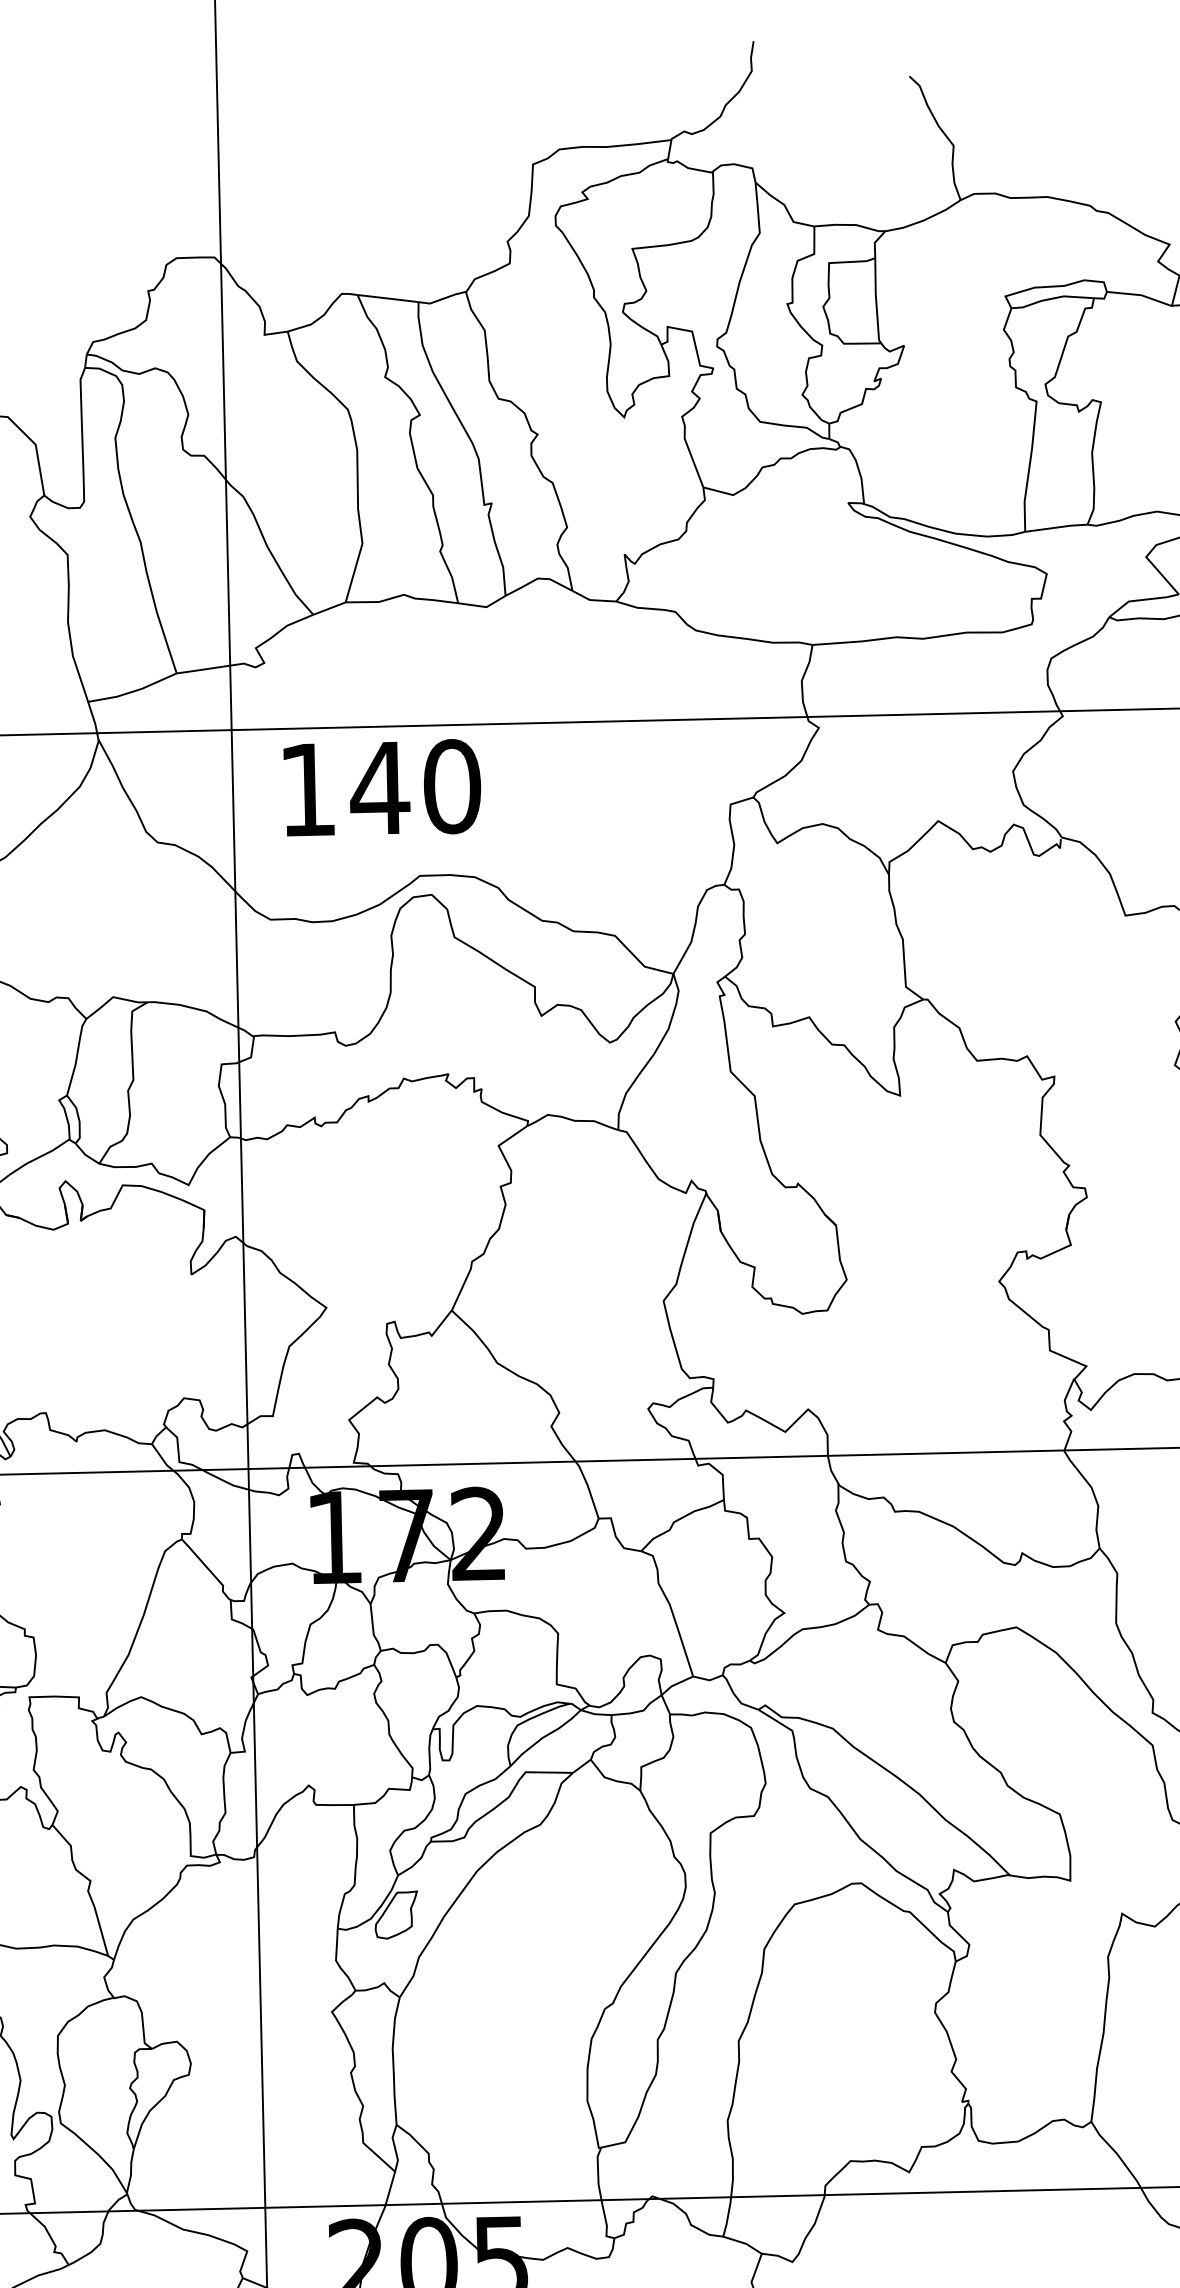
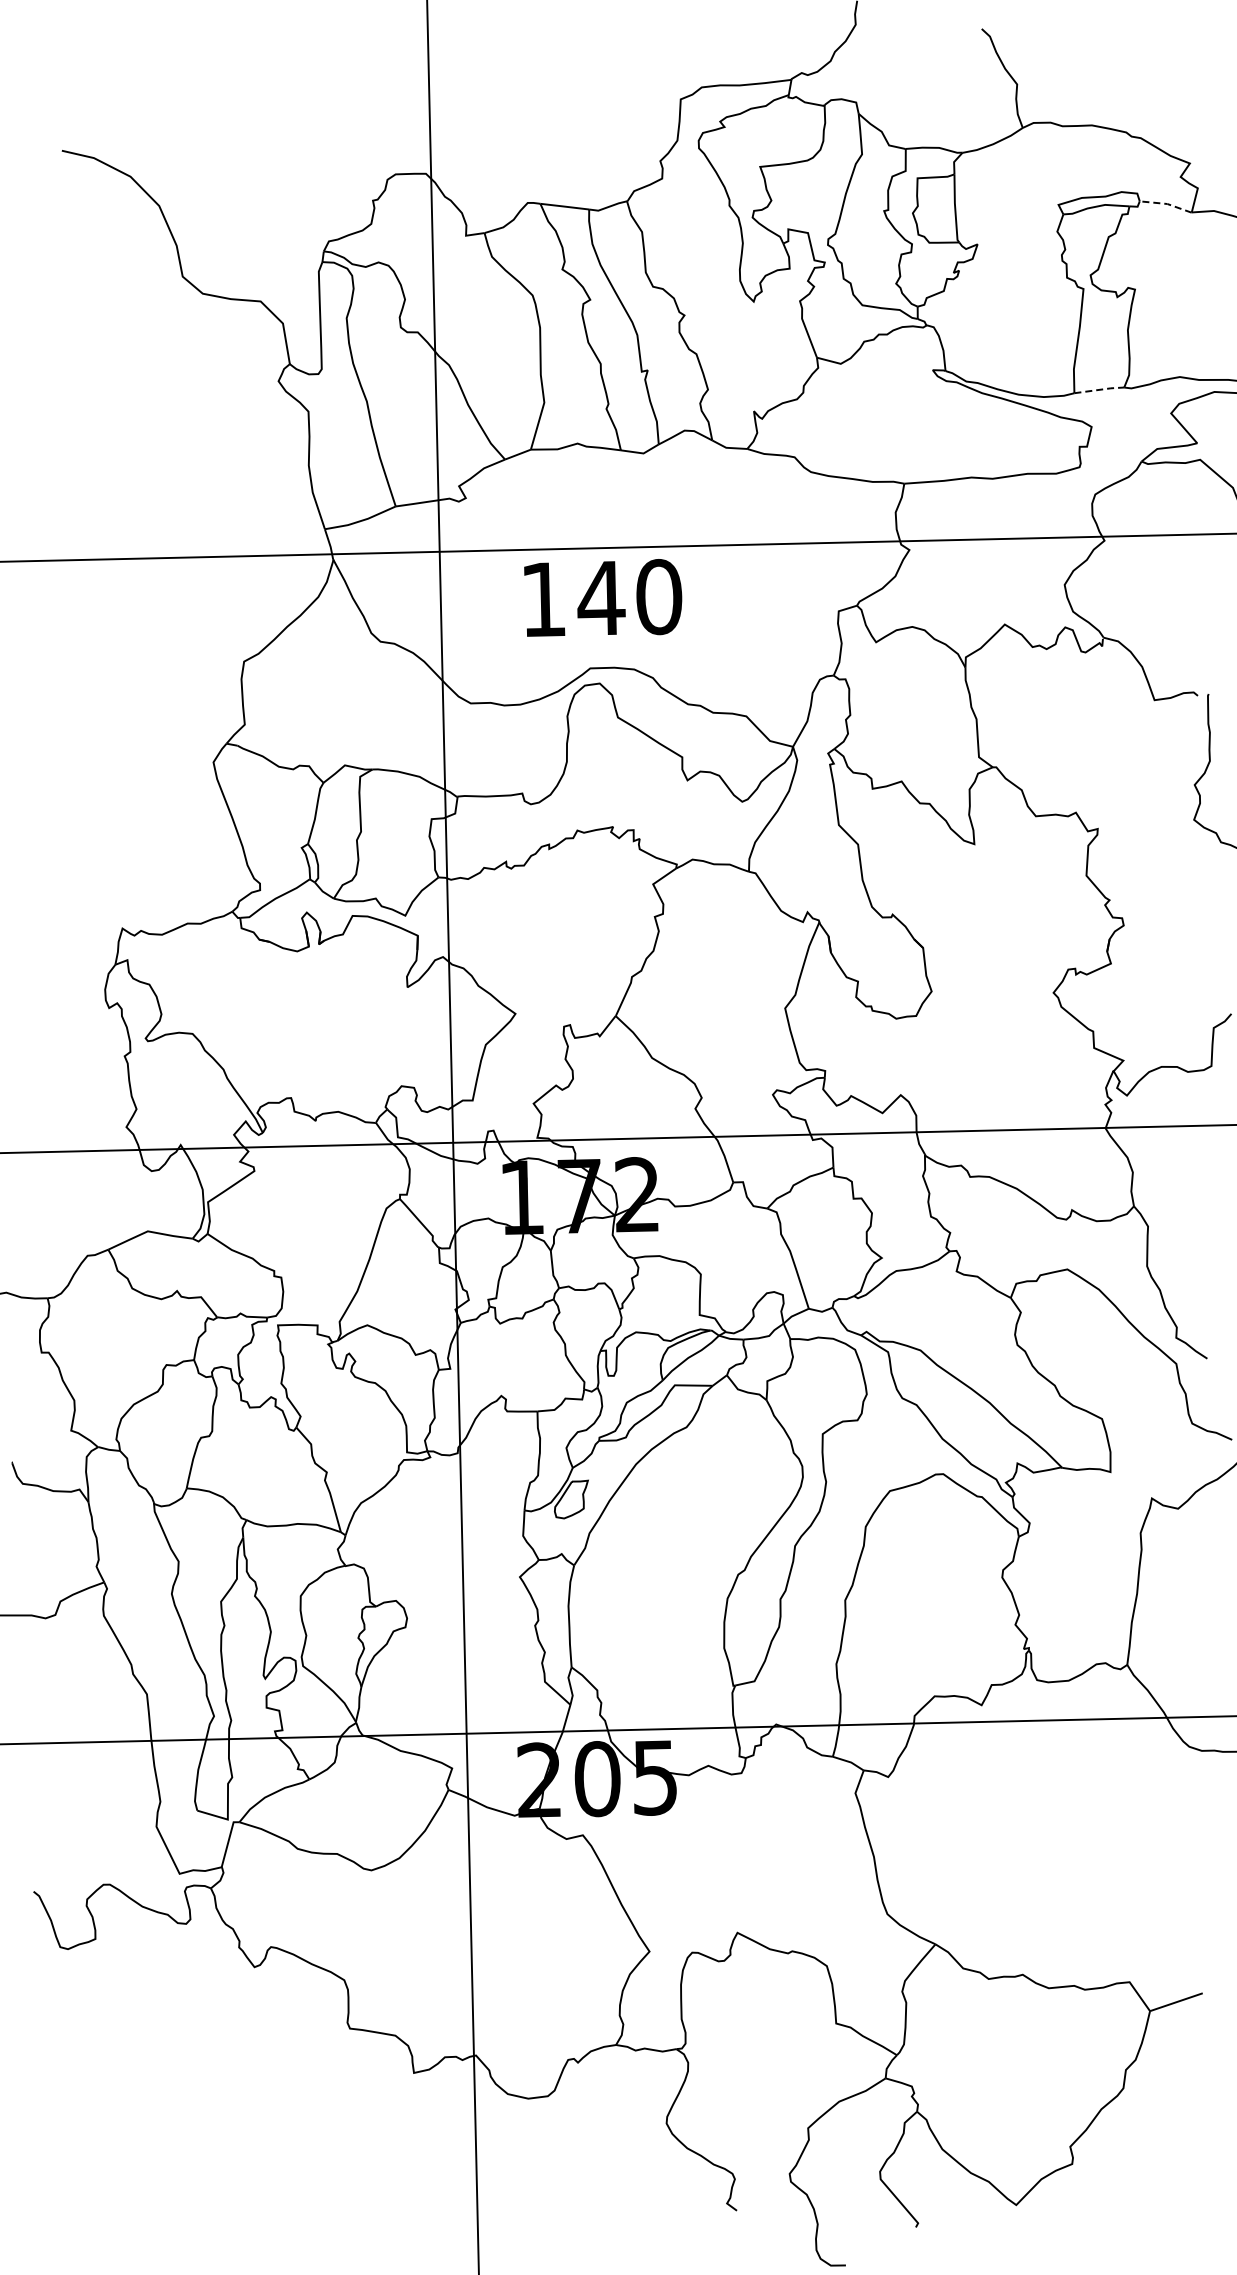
line: (1141, 295) -> (1167, 204), solid -> dashed
line: (1057, 527) -> (1100, 389), solid -> dashed
text: (382, 787) -> (603, 597), moved

